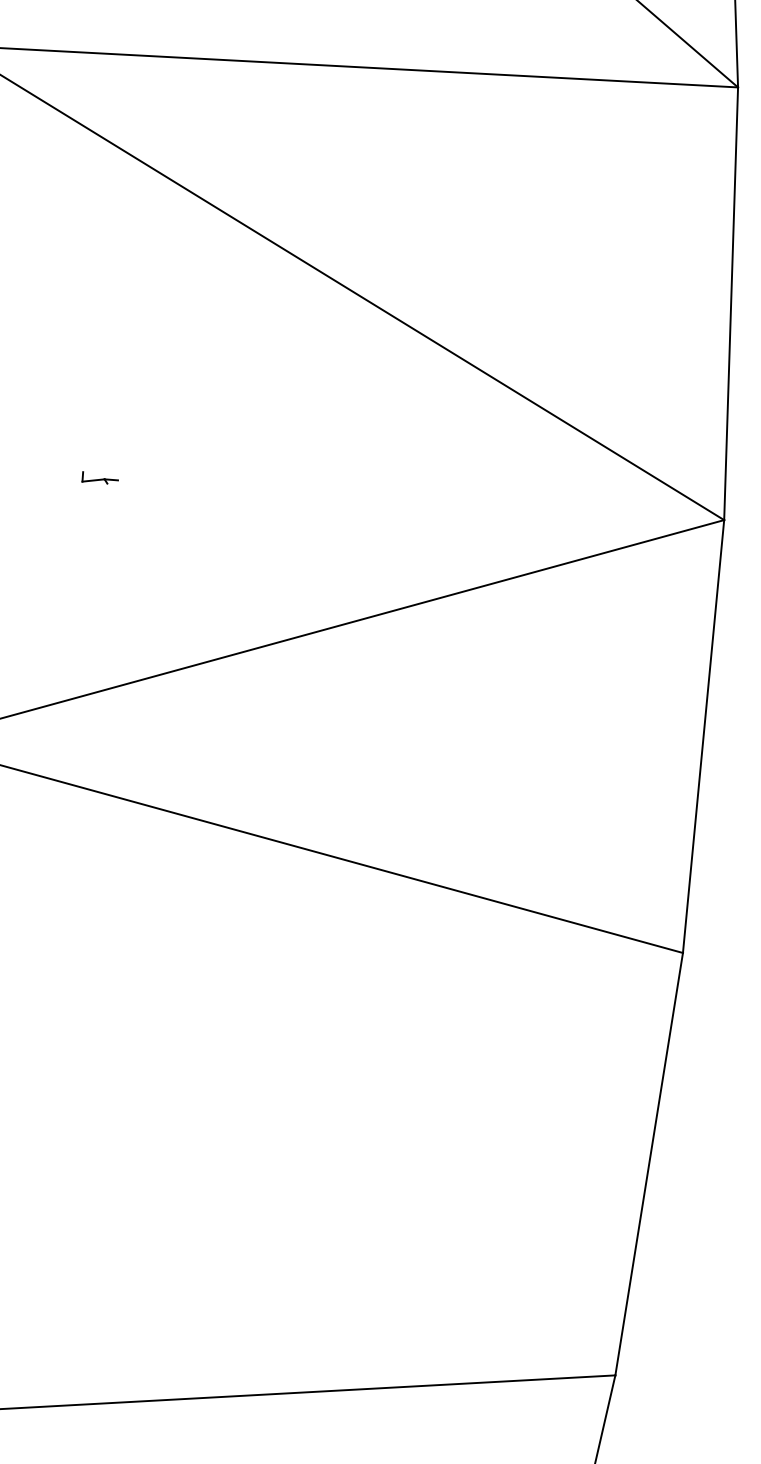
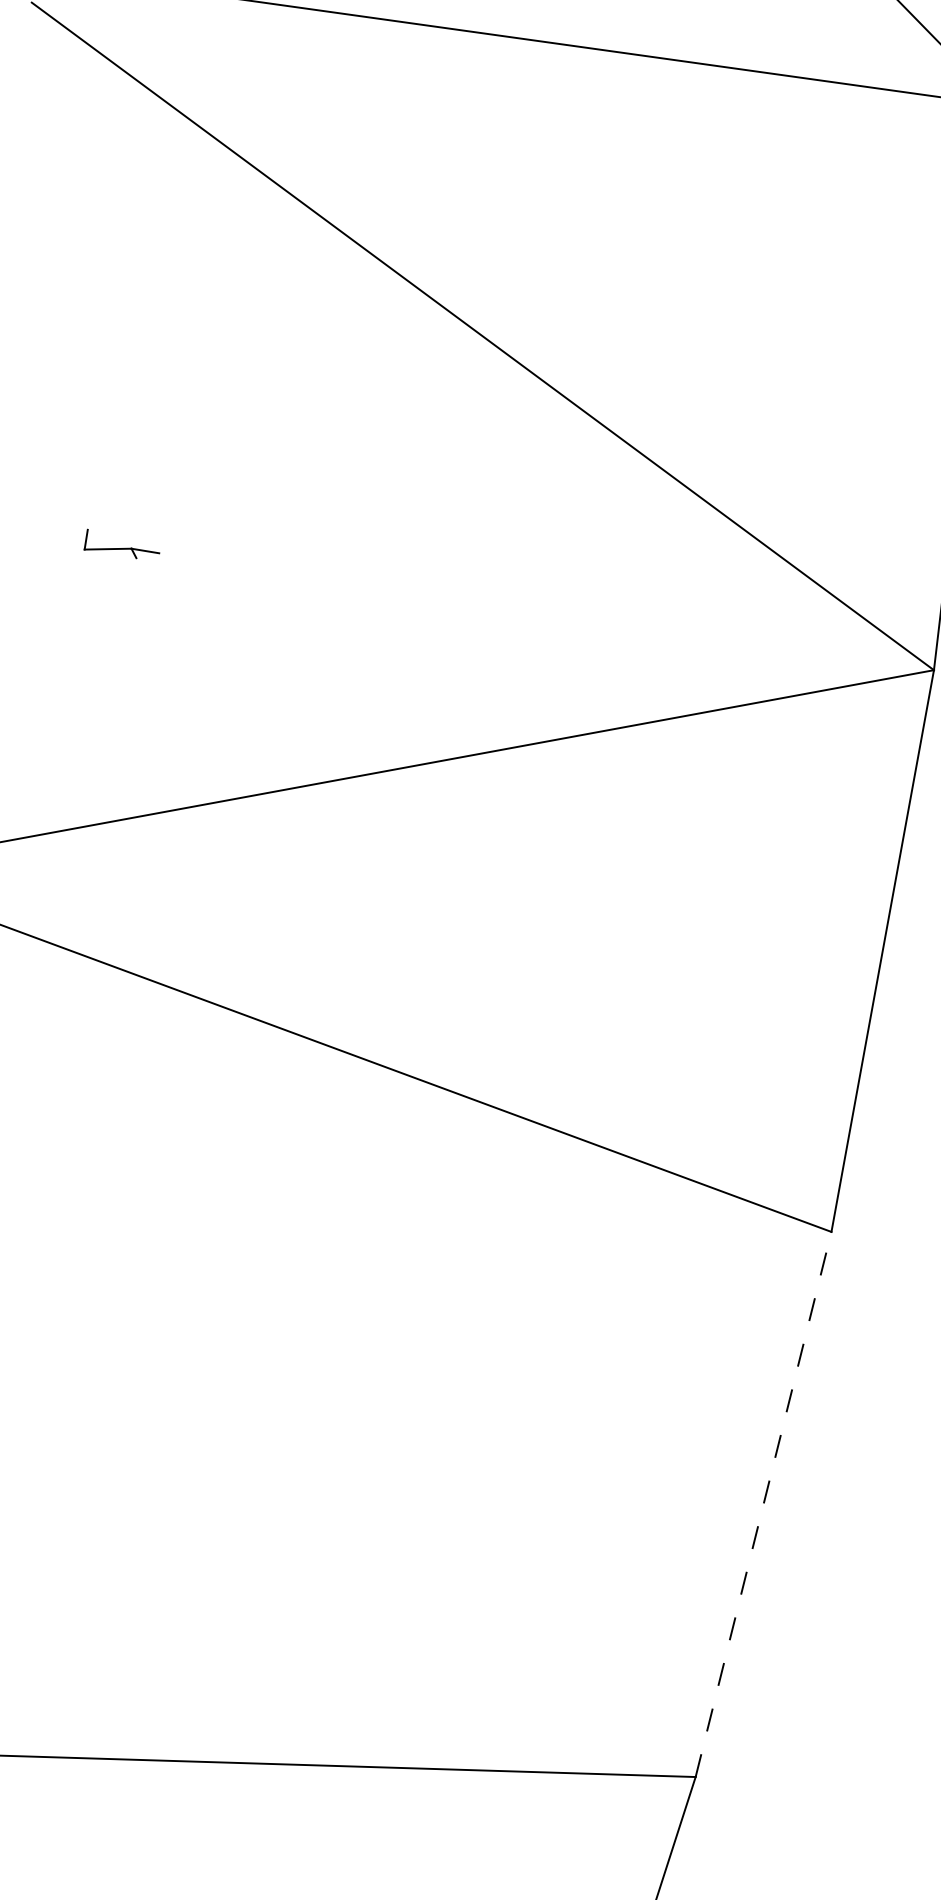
part: (99, 477) -> (121, 544), size x1.6
line: (649, 1164) -> (763, 1504), solid -> dashed

